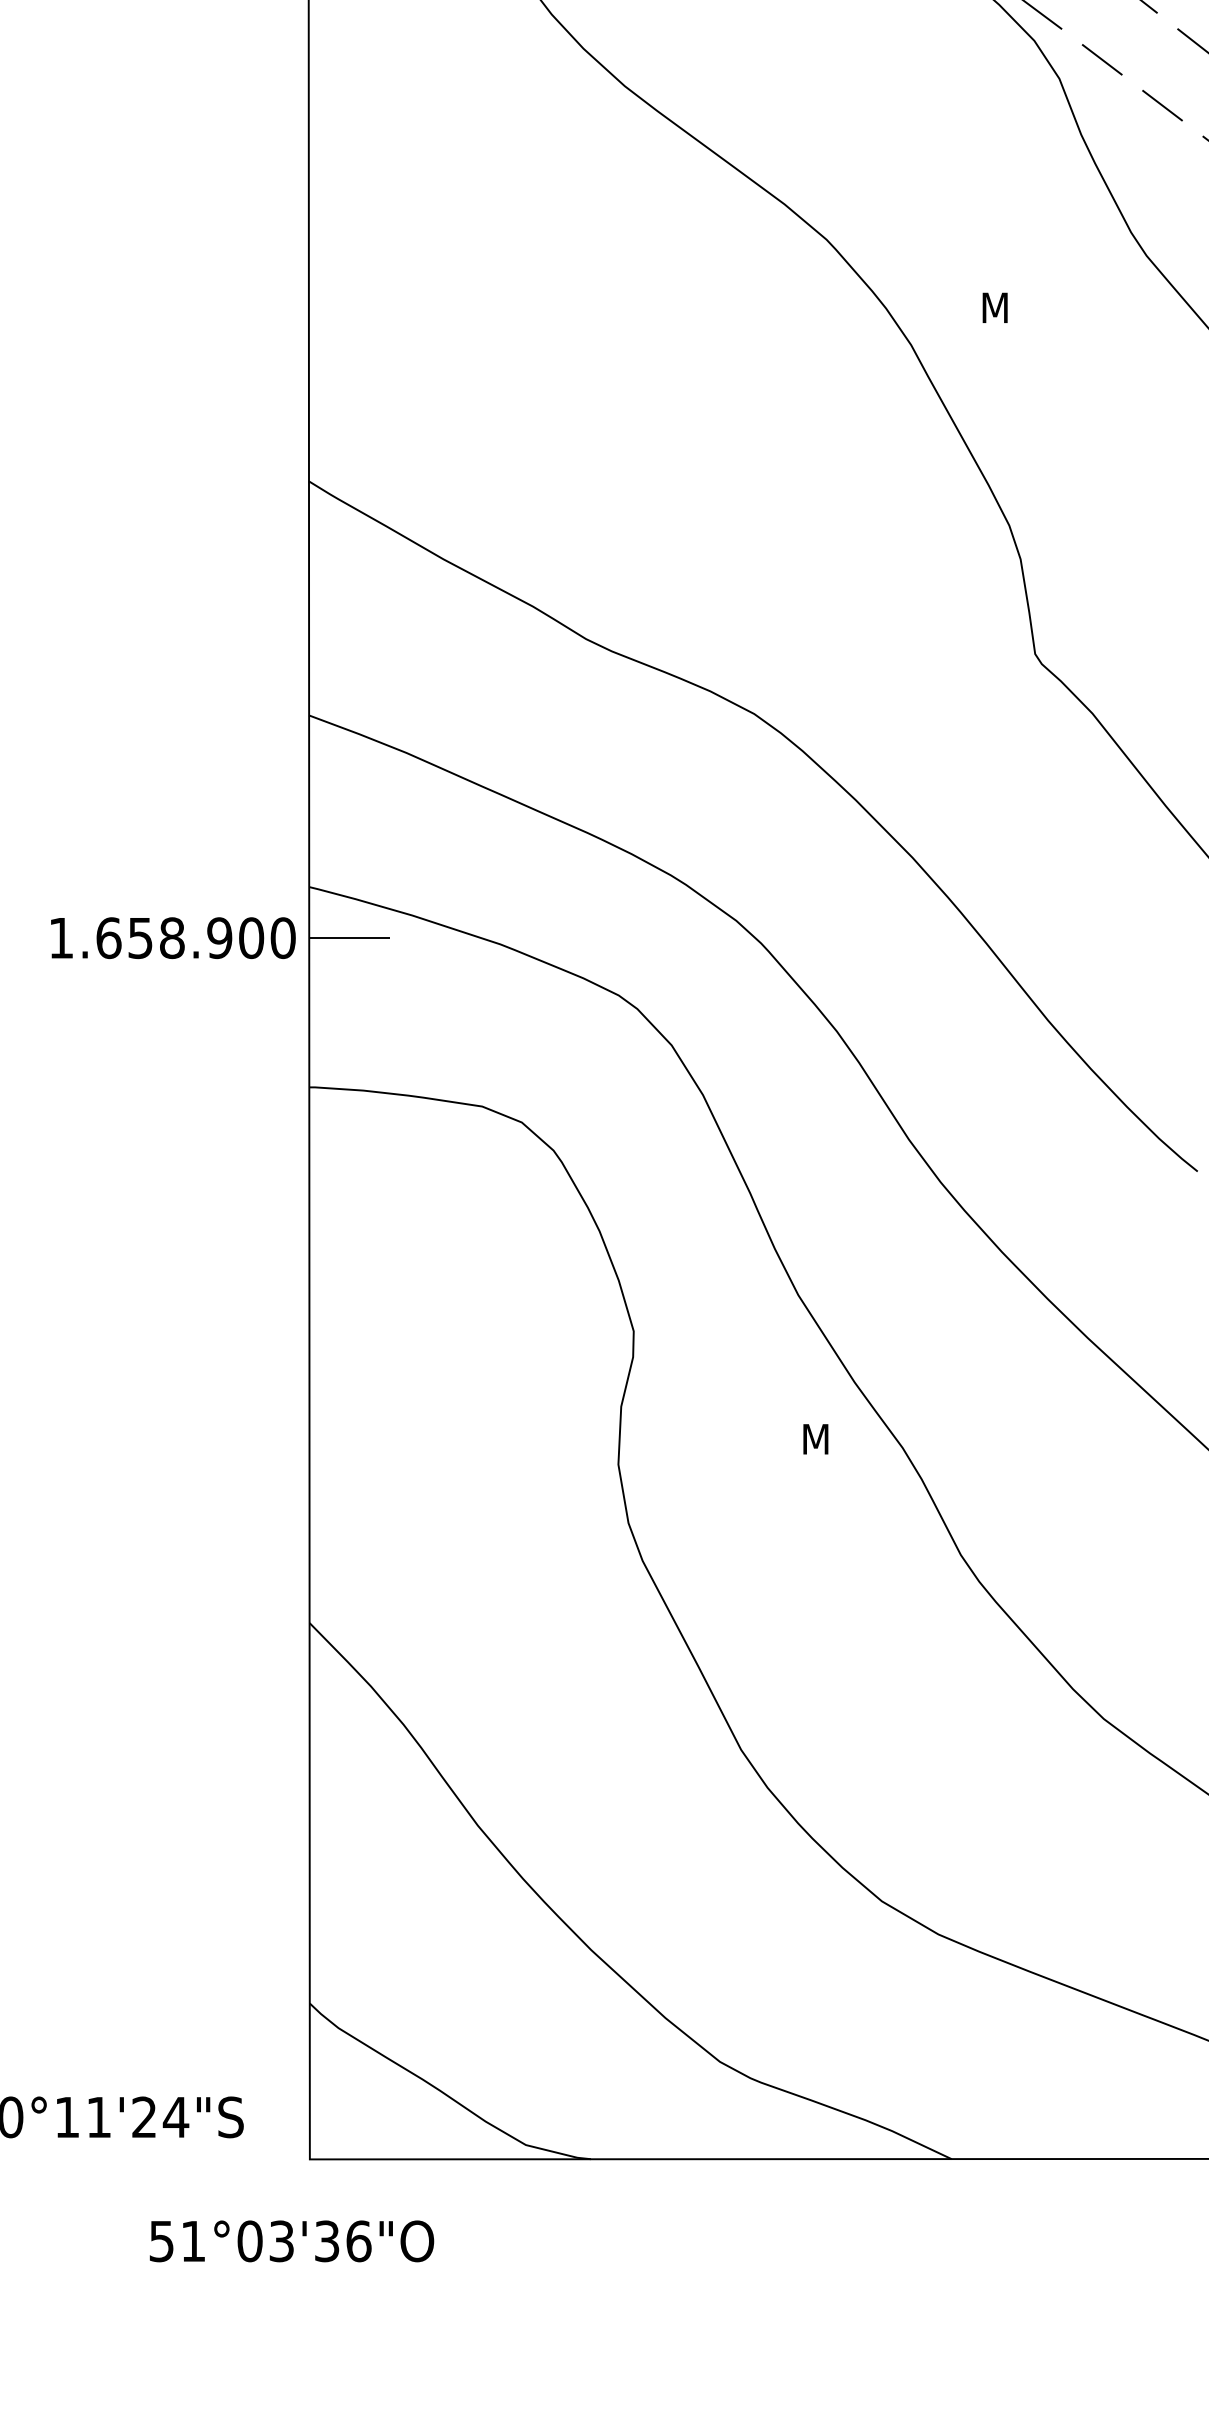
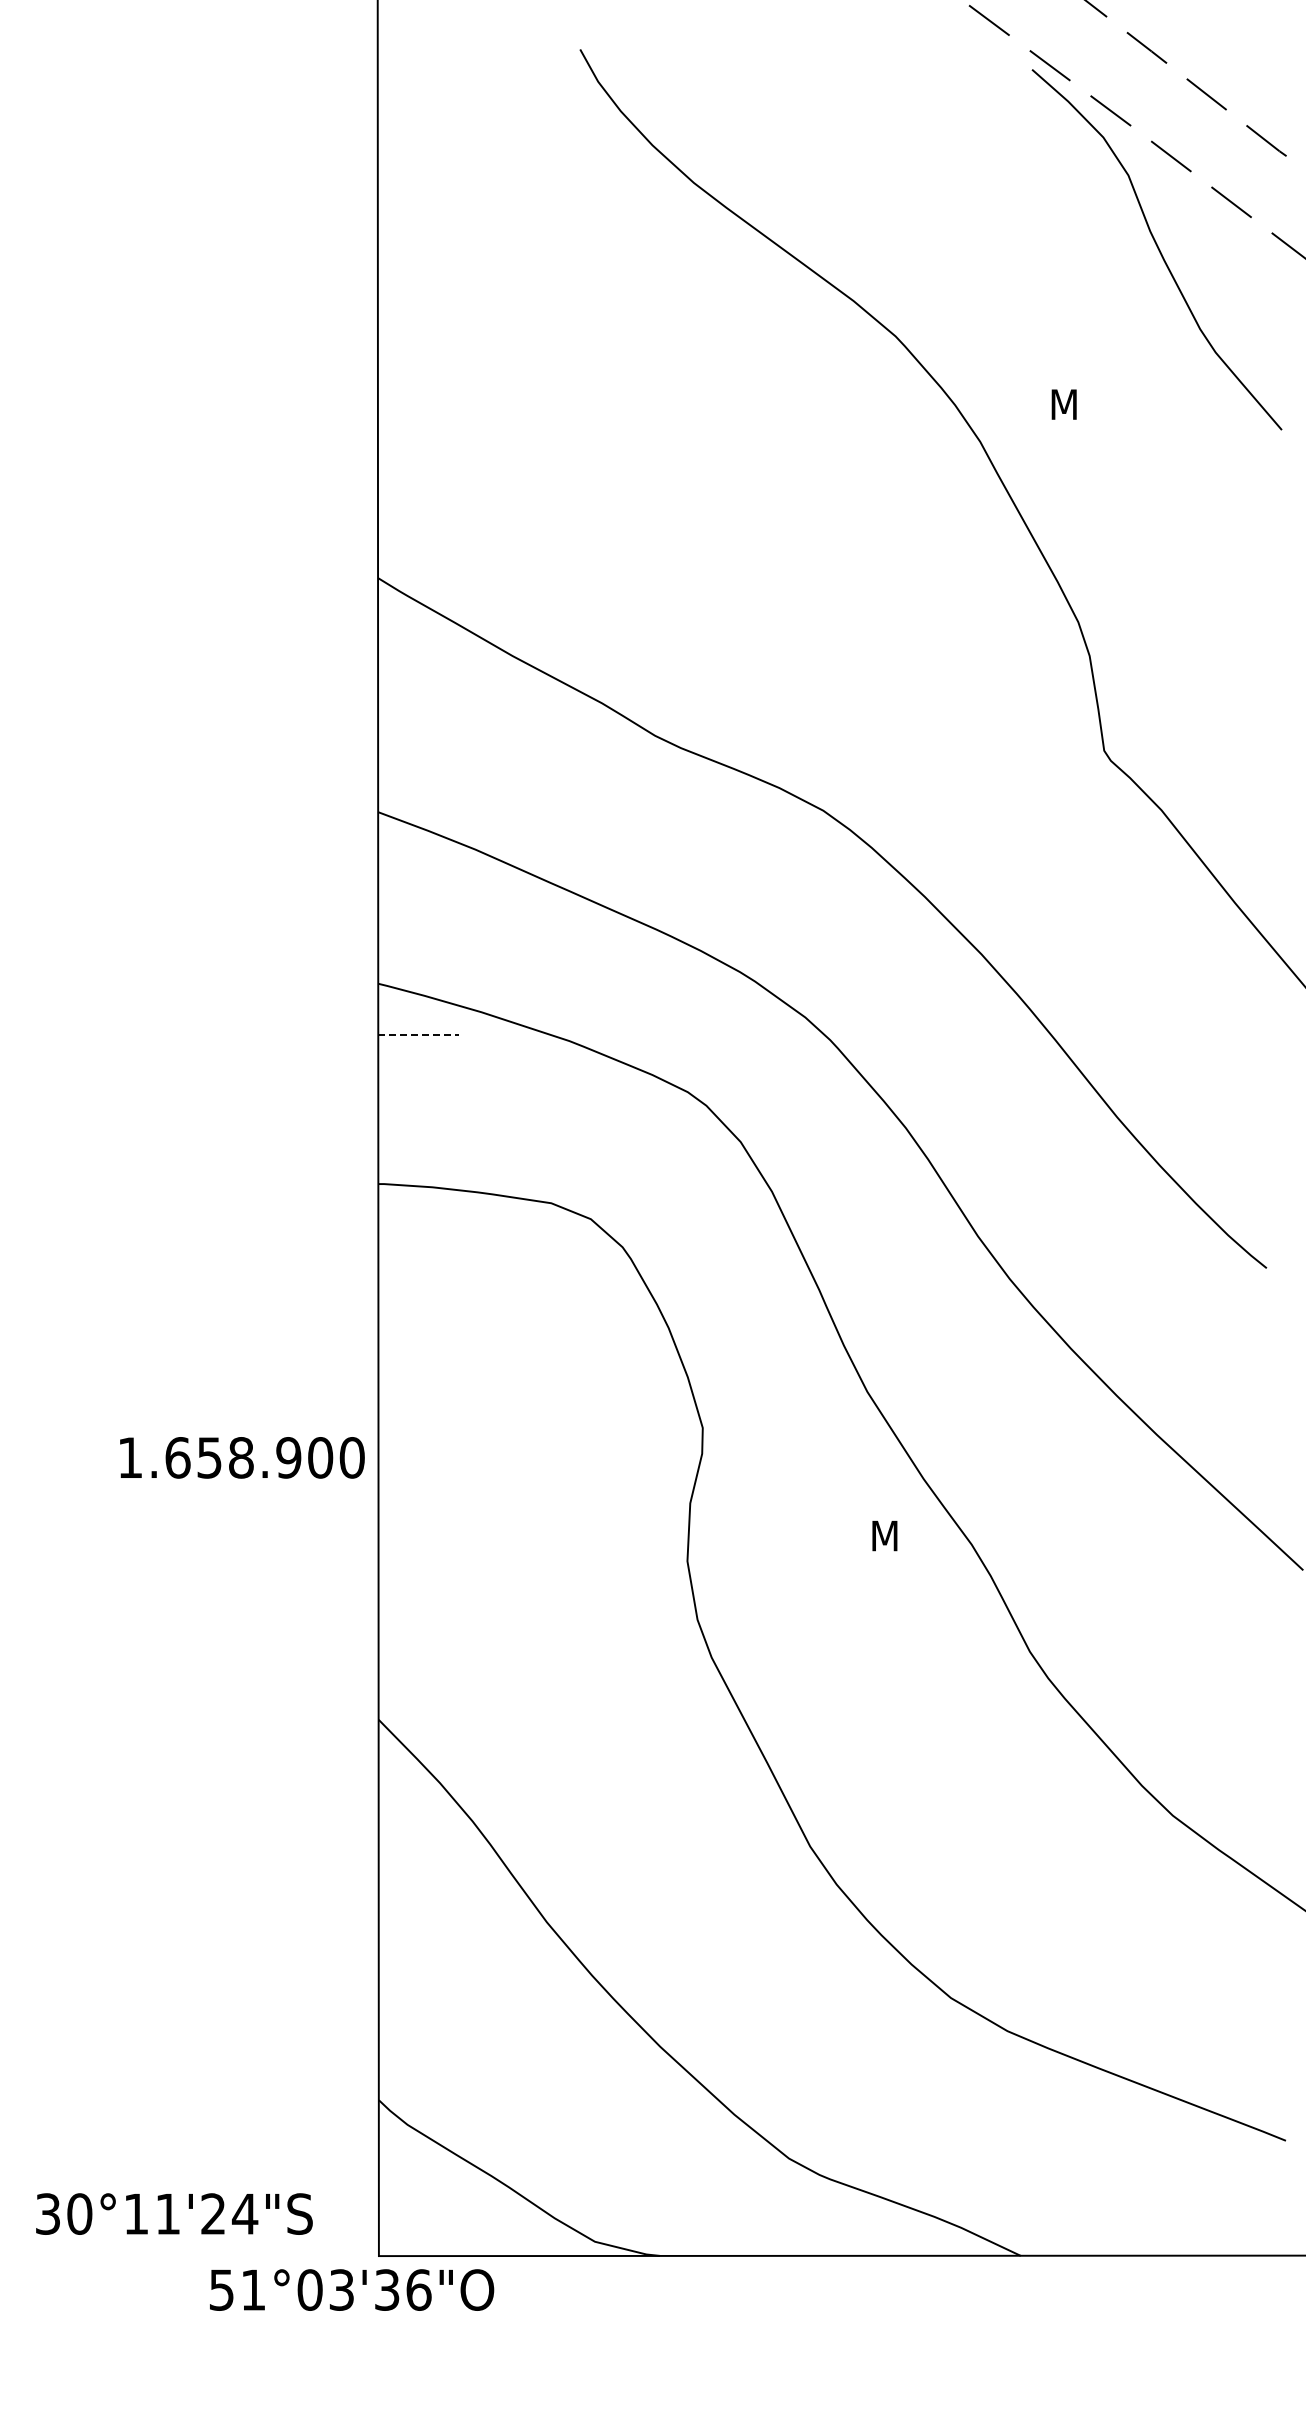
text: (173, 937) -> (242, 1457), moved
line: (350, 937) -> (419, 1034), solid -> dashed
text: (292, 2240) -> (352, 2289), moved

